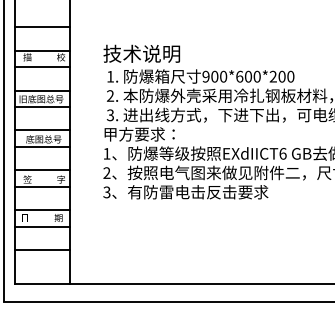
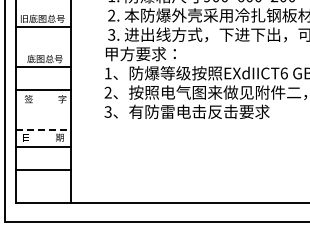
line: (42, 90) -> (43, 10), removed
line: (42, 130) -> (43, 50), removed
line: (42, 187) -> (43, 107), removed
line: (42, 210) -> (43, 130), solid -> dashed

